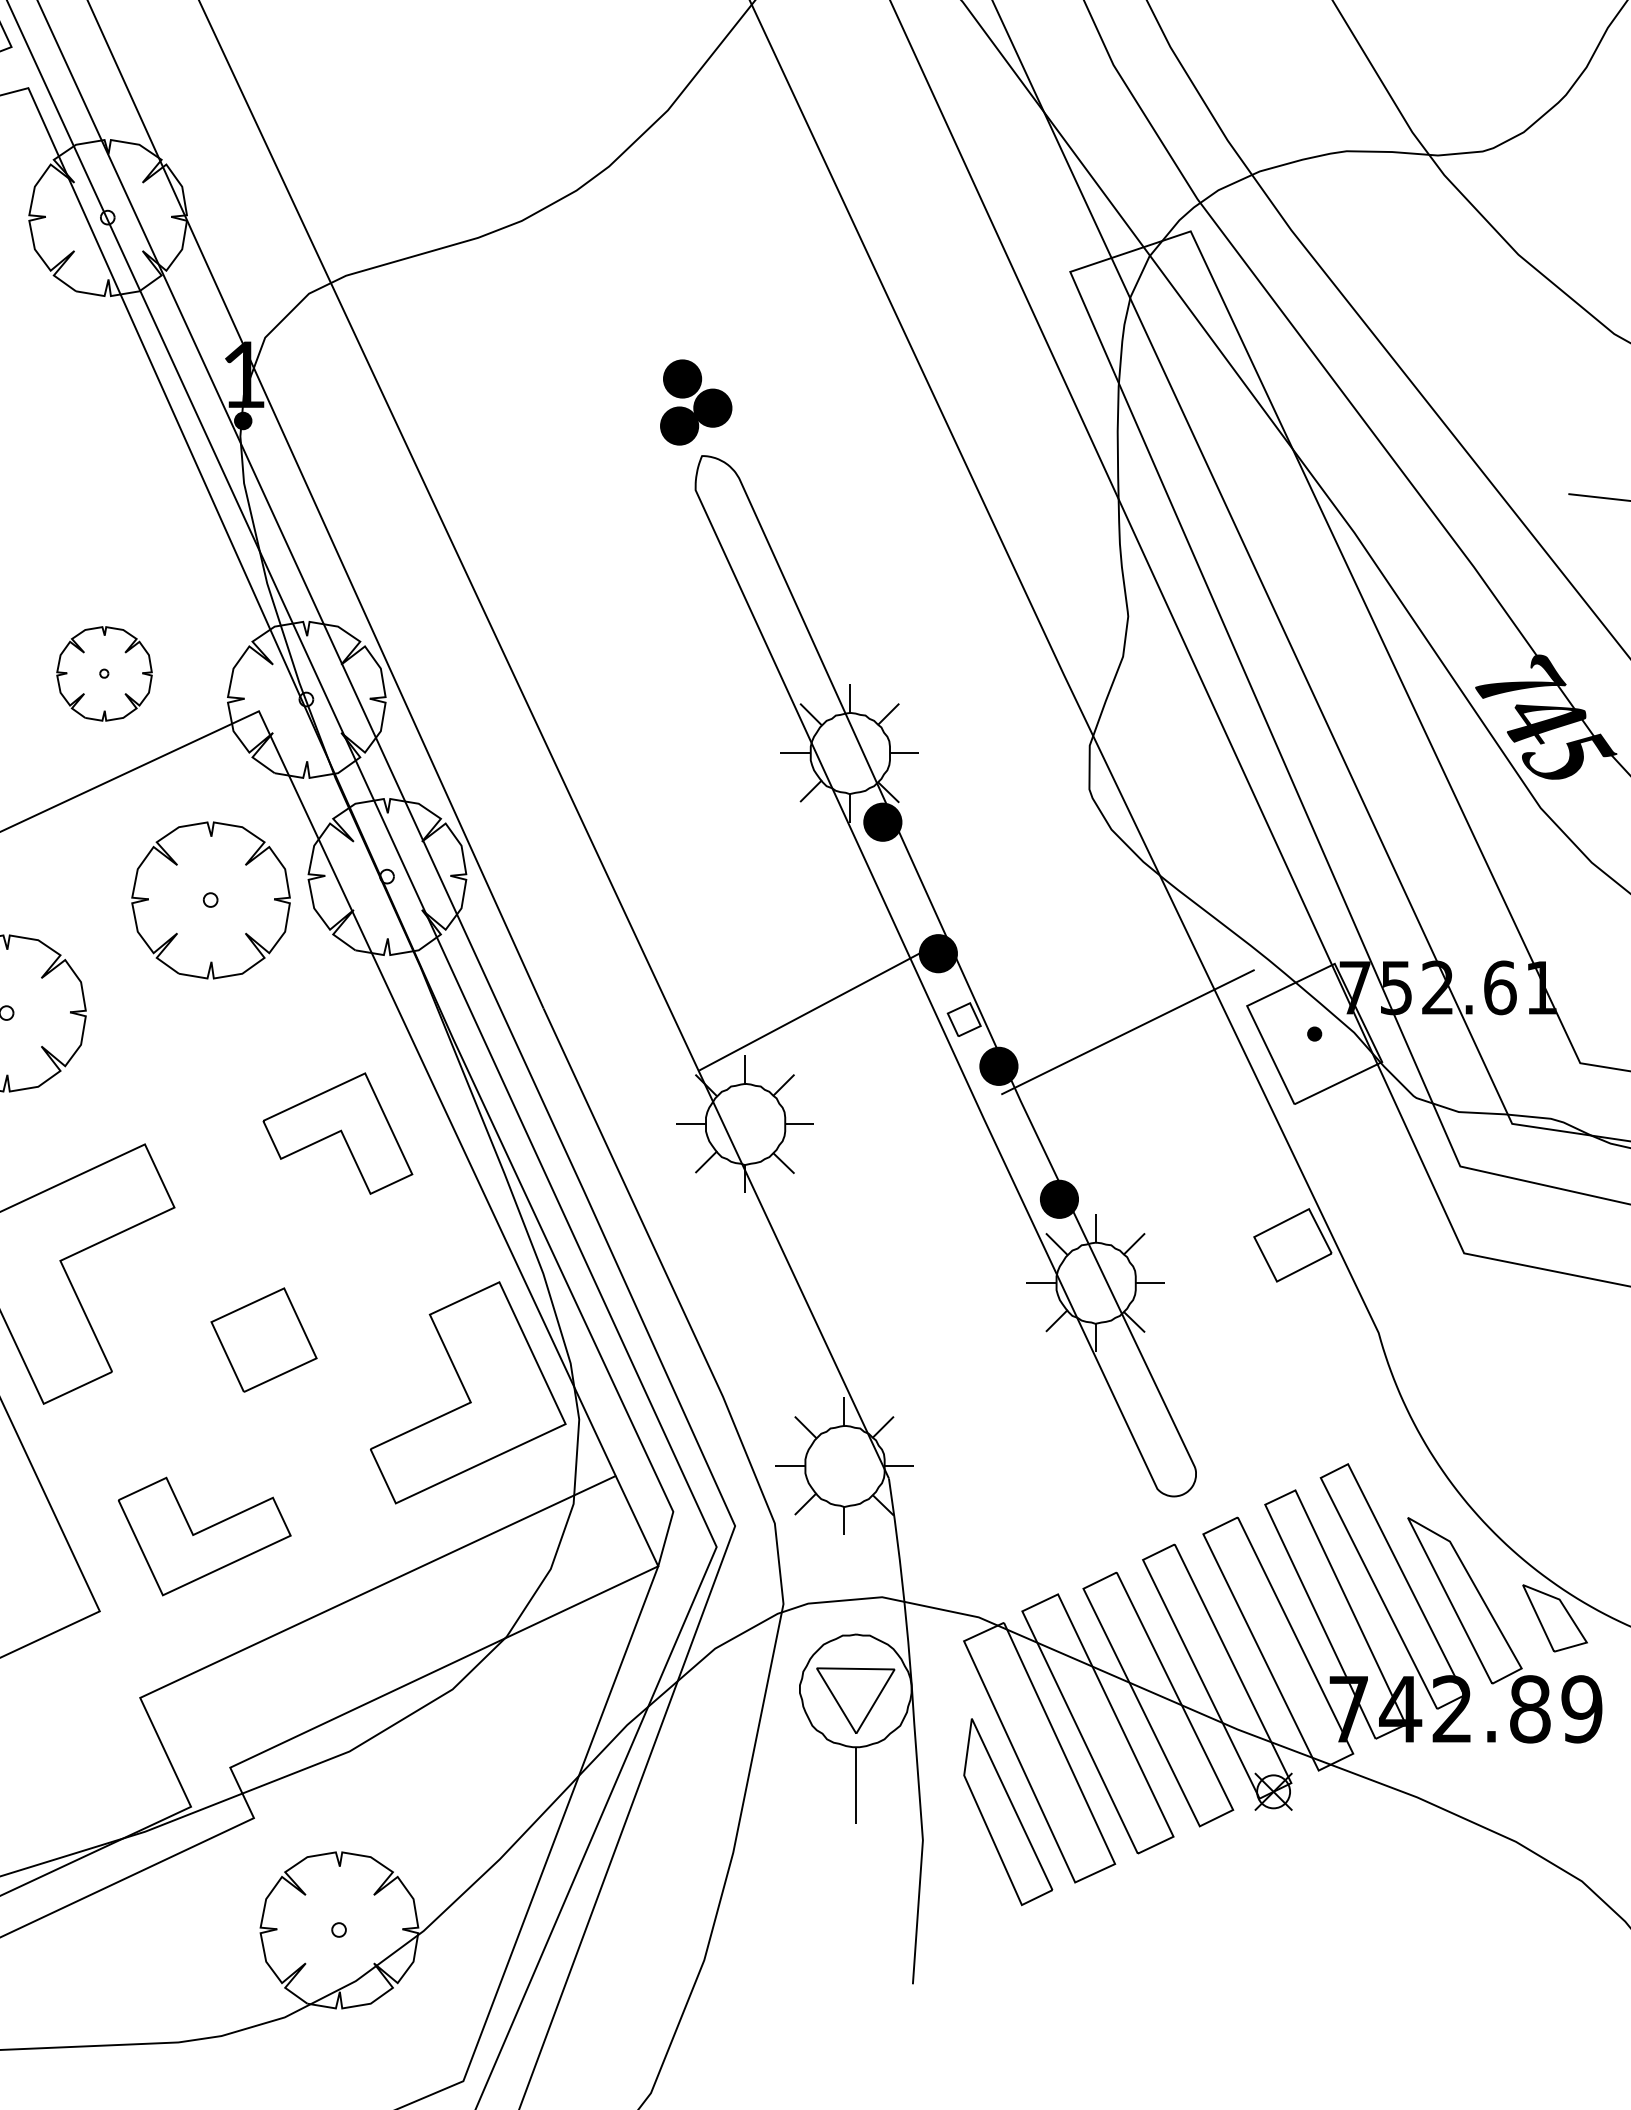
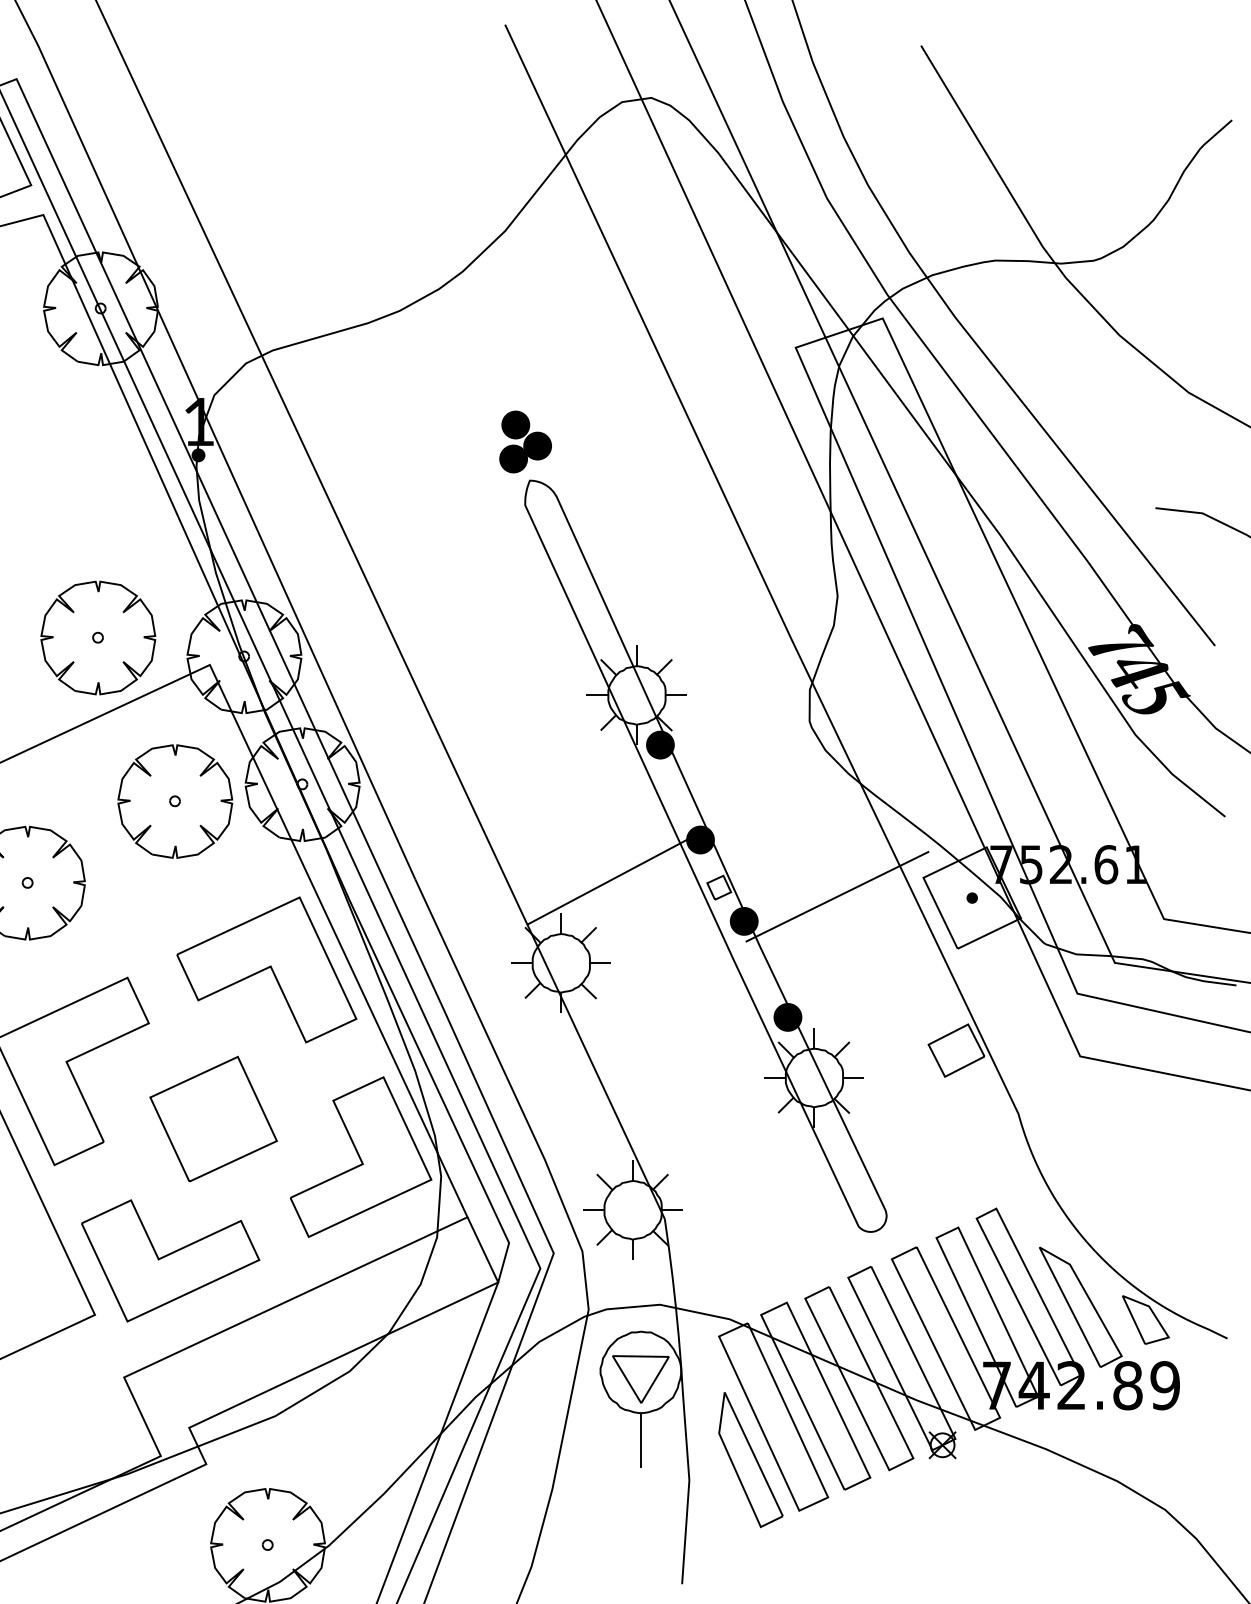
part: (104, 673) -> (98, 637), size x1.67
part: (337, 1132) -> (266, 969), size x1.67
part: (263, 1339) -> (213, 1118), size x1.67
part: (204, 1535) -> (170, 1260), size x1.43

